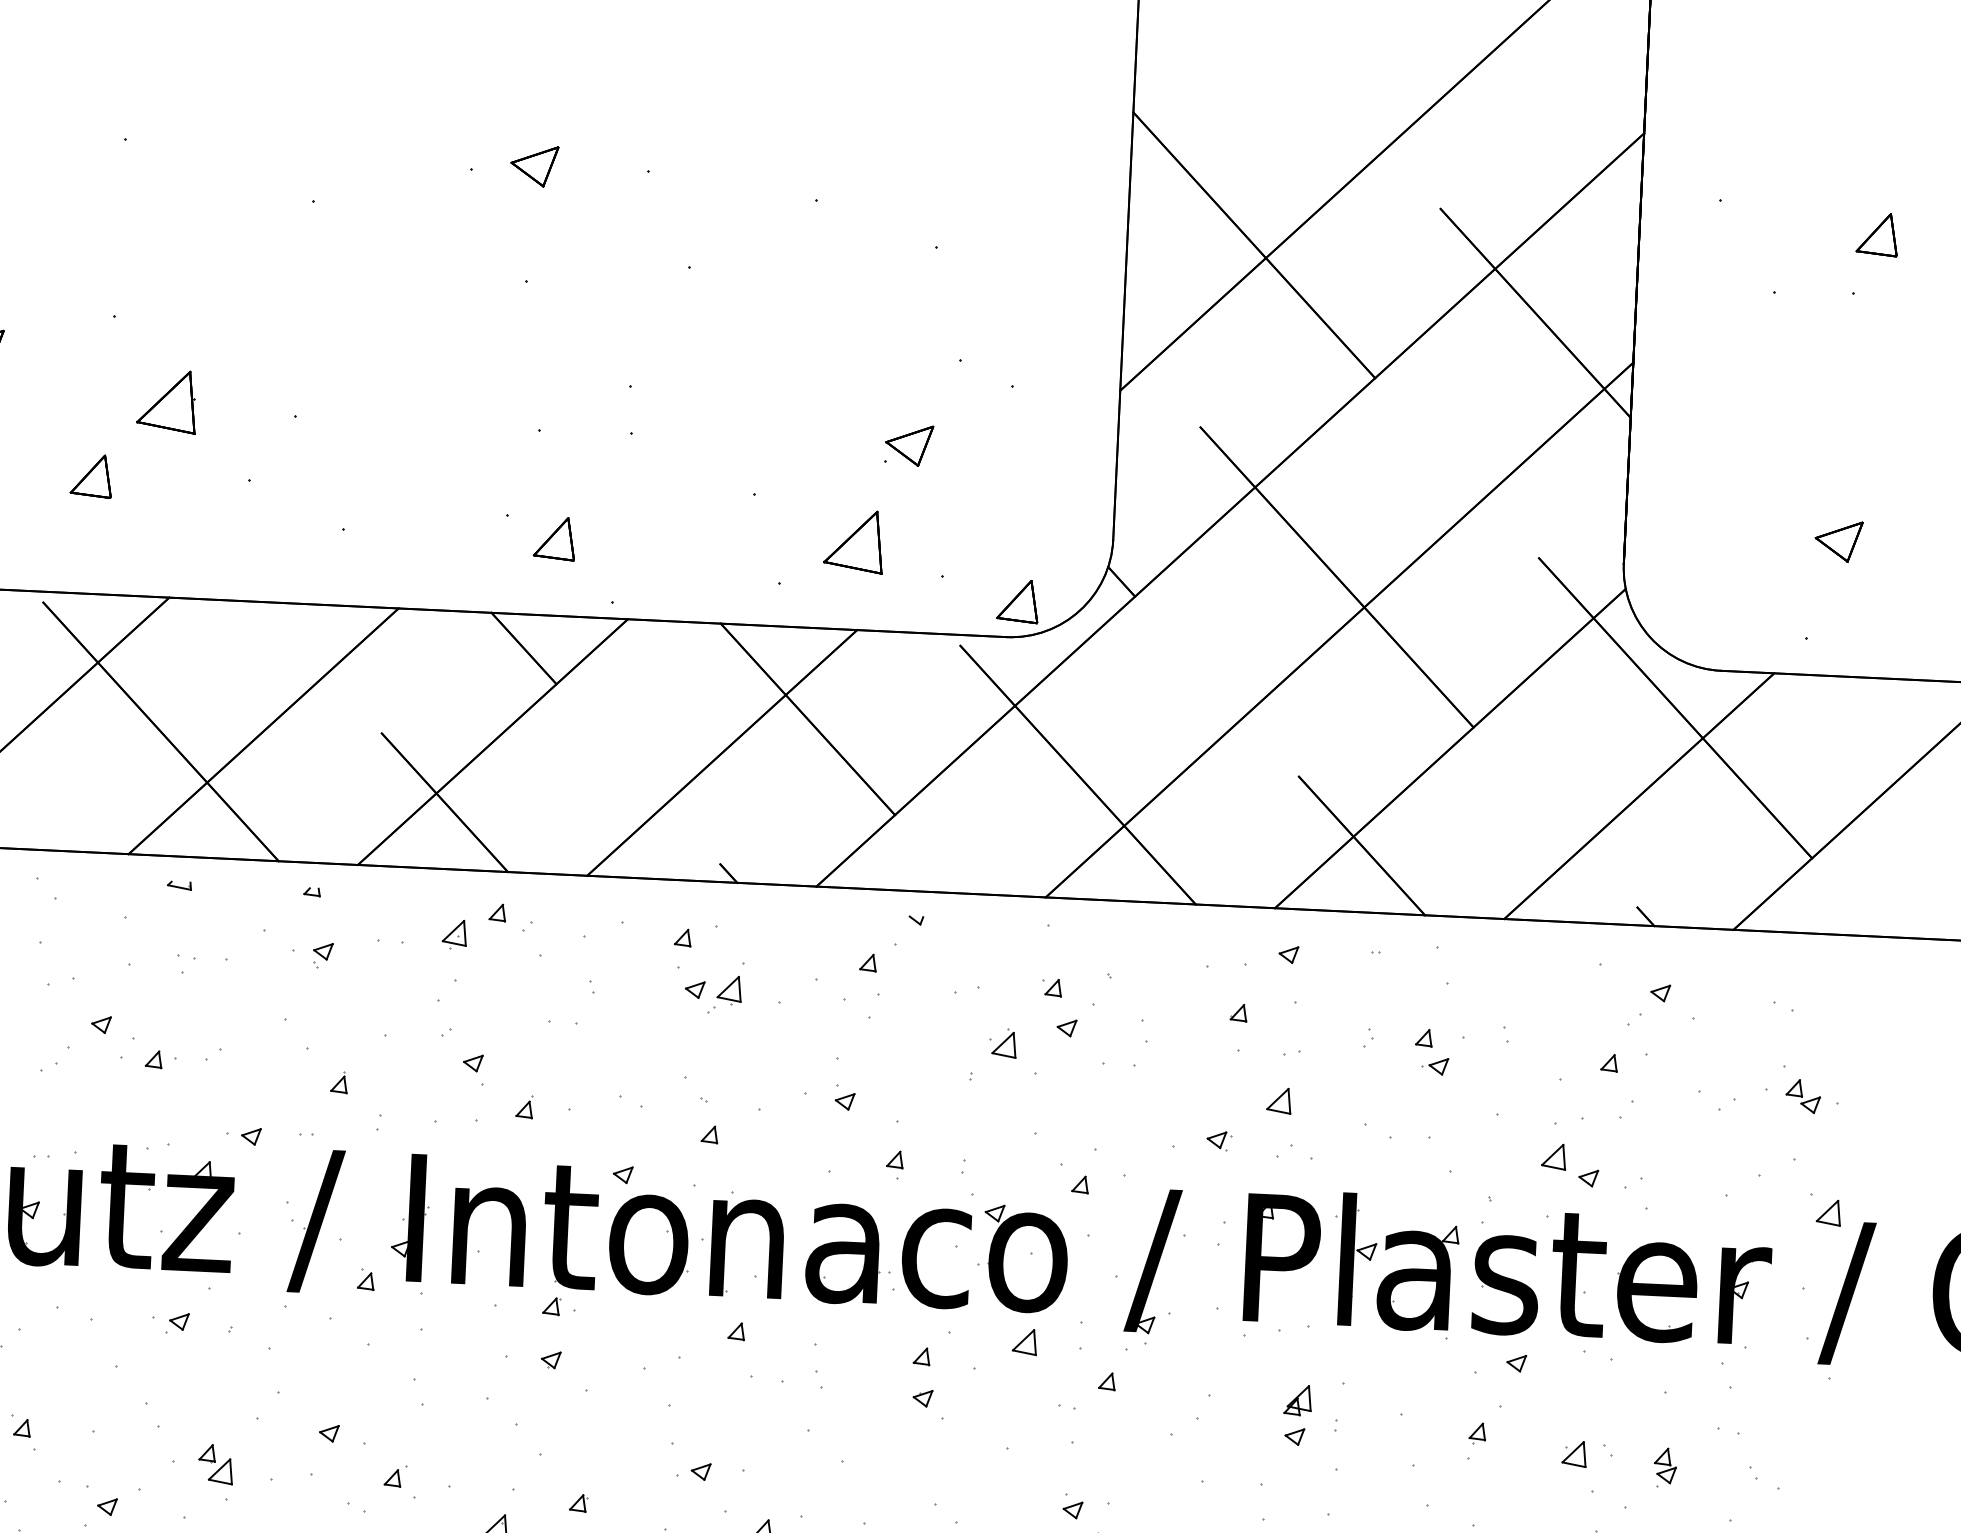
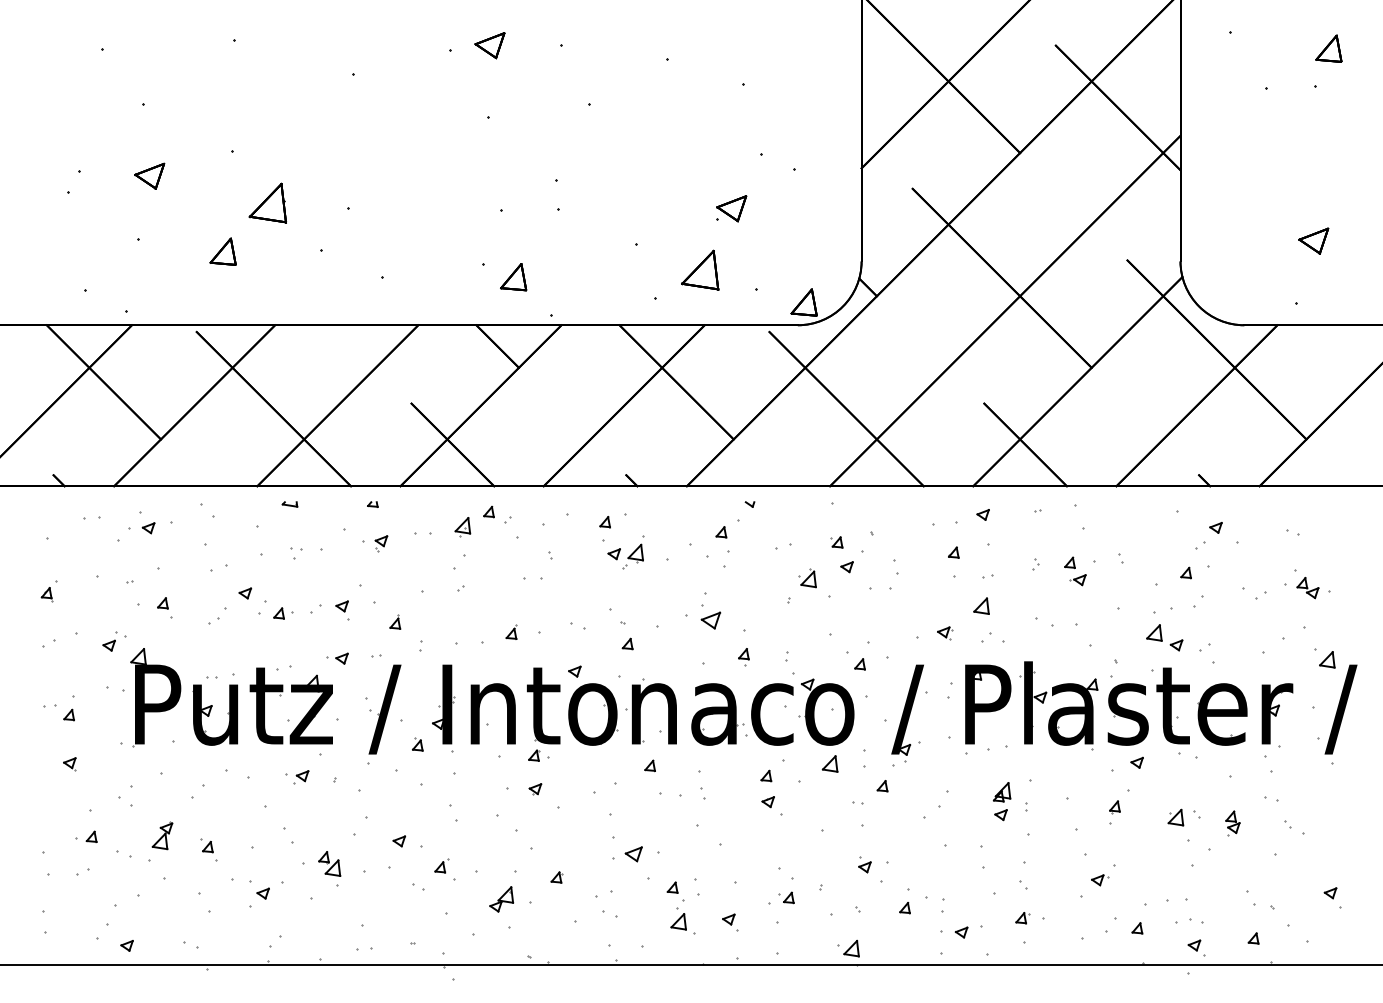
part: (473, 1069) -> (342, 610), moved
part: (844, 1098) -> (710, 617), size x1.6
part: (693, 1471) -> (627, 854), size x1.4

